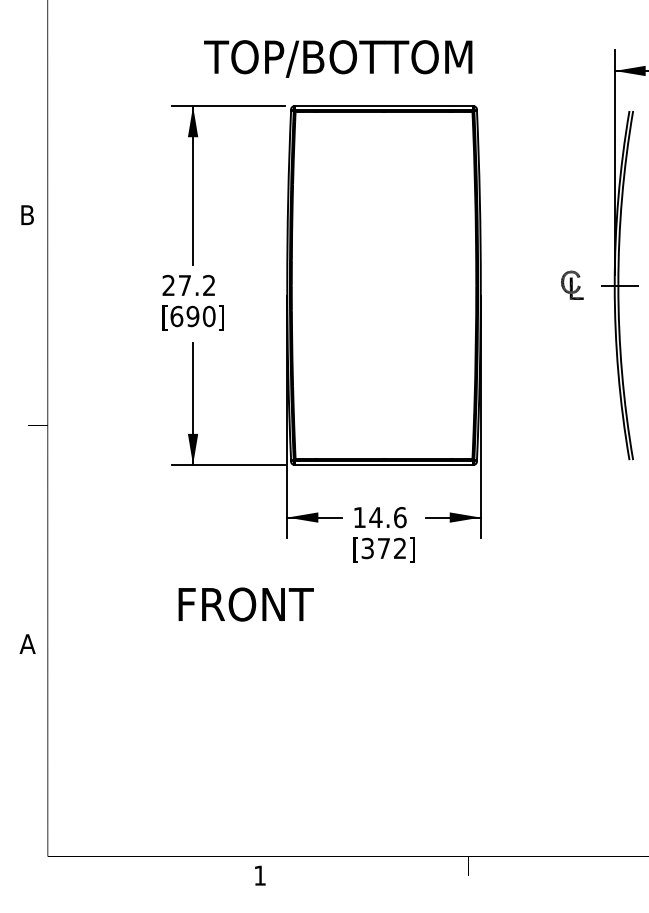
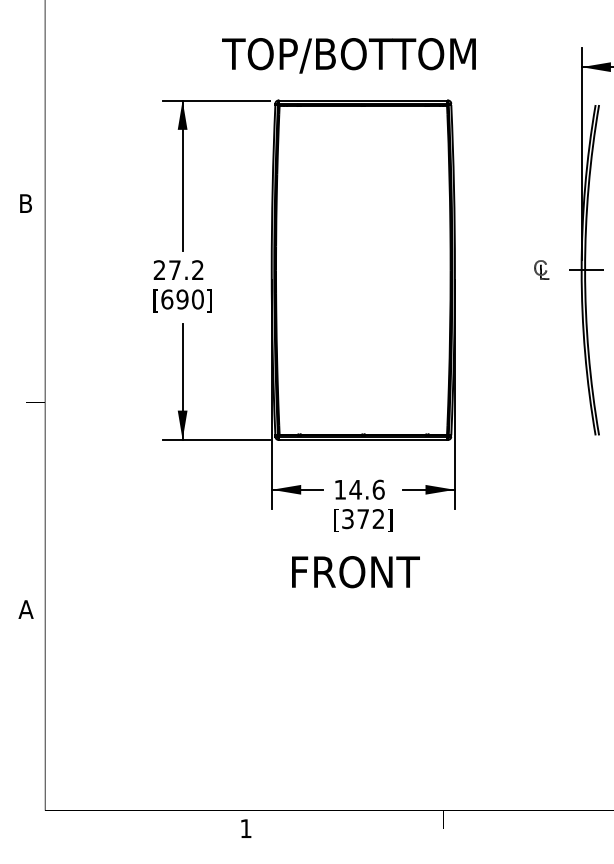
text: (337, 58) -> (348, 55), moved
part: (572, 284) -> (541, 269), size x0.71
text: (245, 604) -> (355, 572), moved

